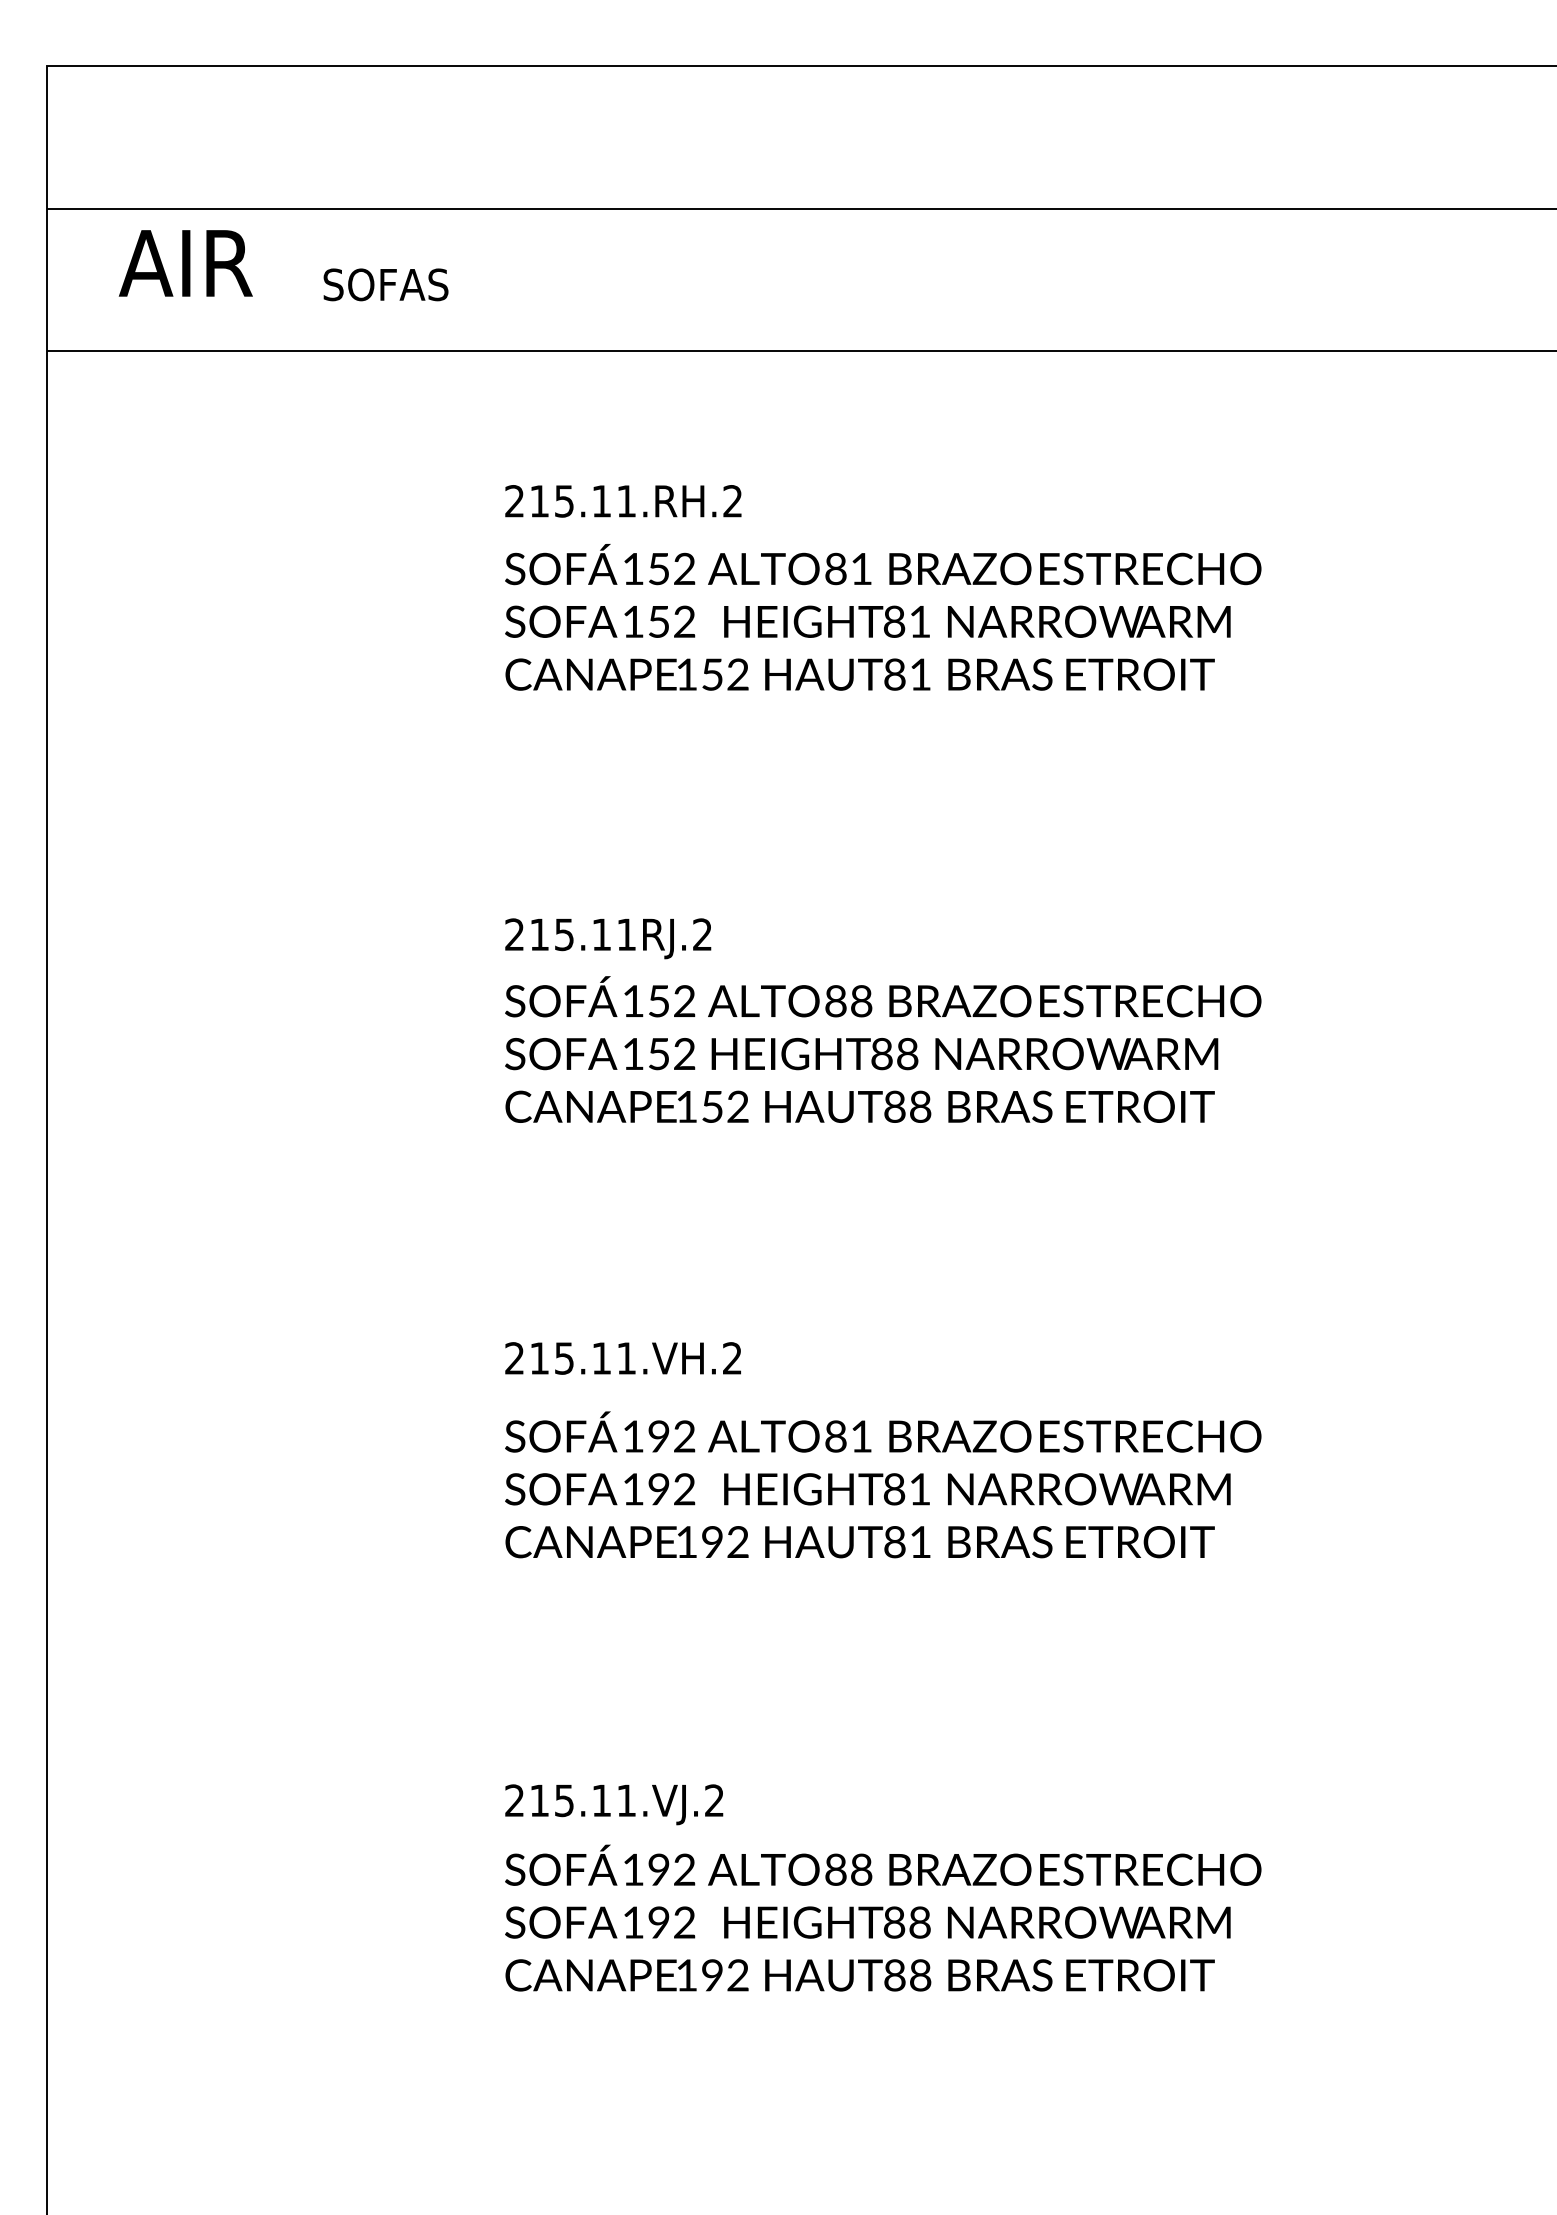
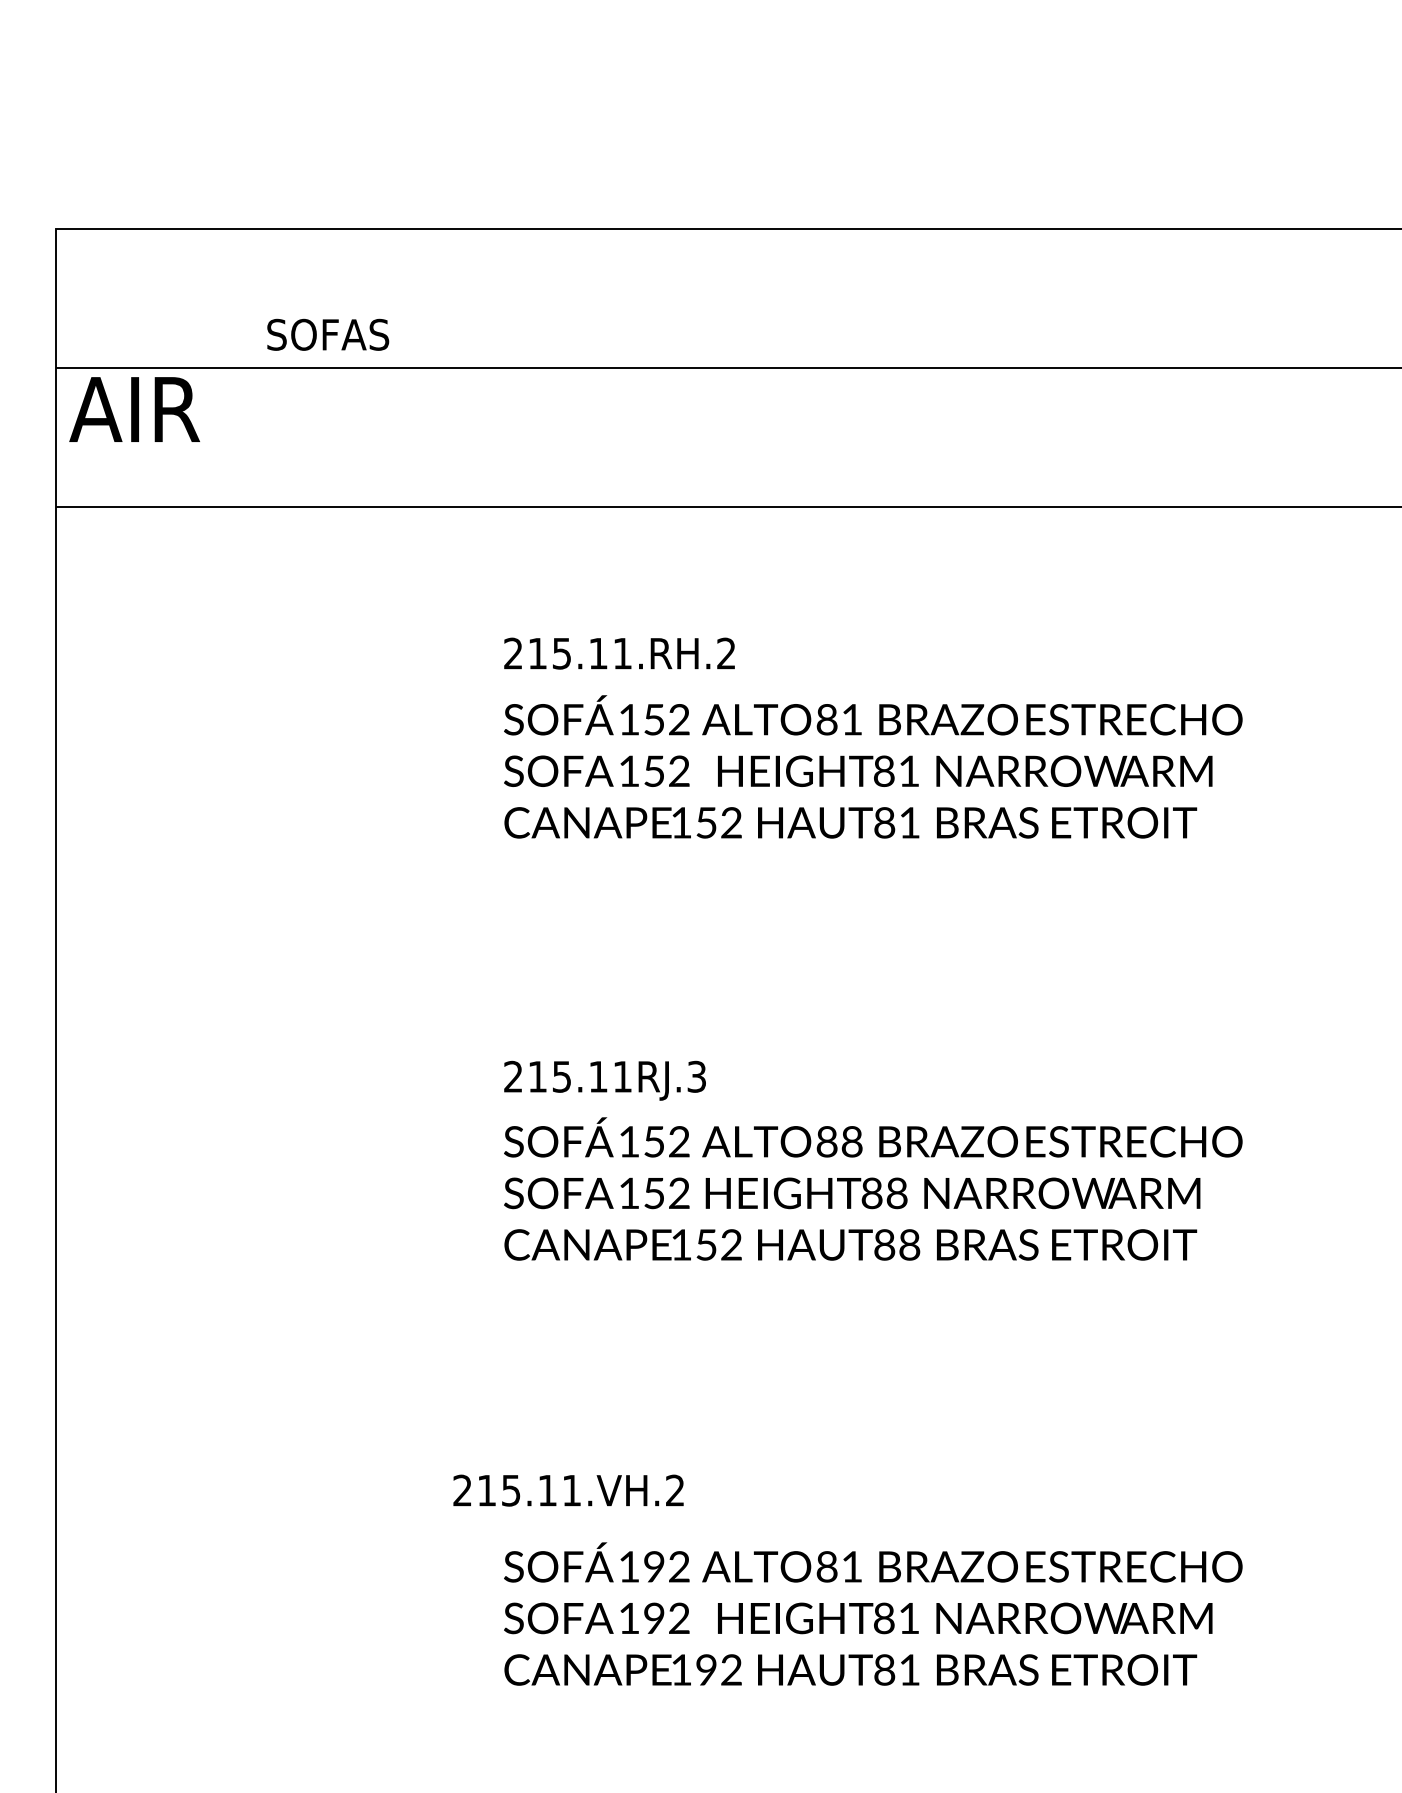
text: (185, 263) -> (134, 409), moved
text: (385, 284) -> (327, 334), moved
text: (702, 934) -> (696, 1076), 215.11RJ.2 -> 215.11RJ.3
text: (622, 1358) -> (567, 1490), moved

